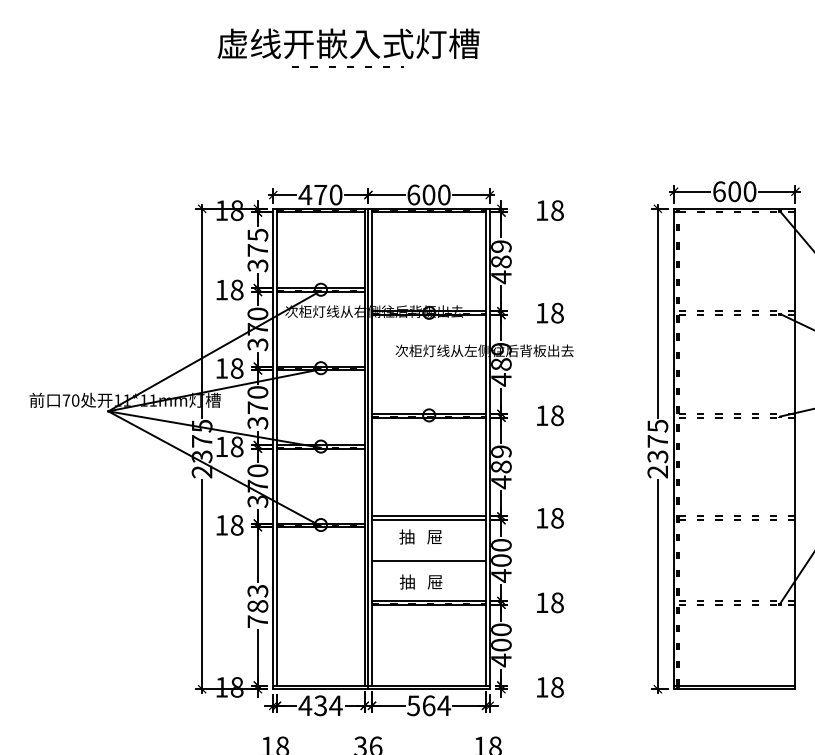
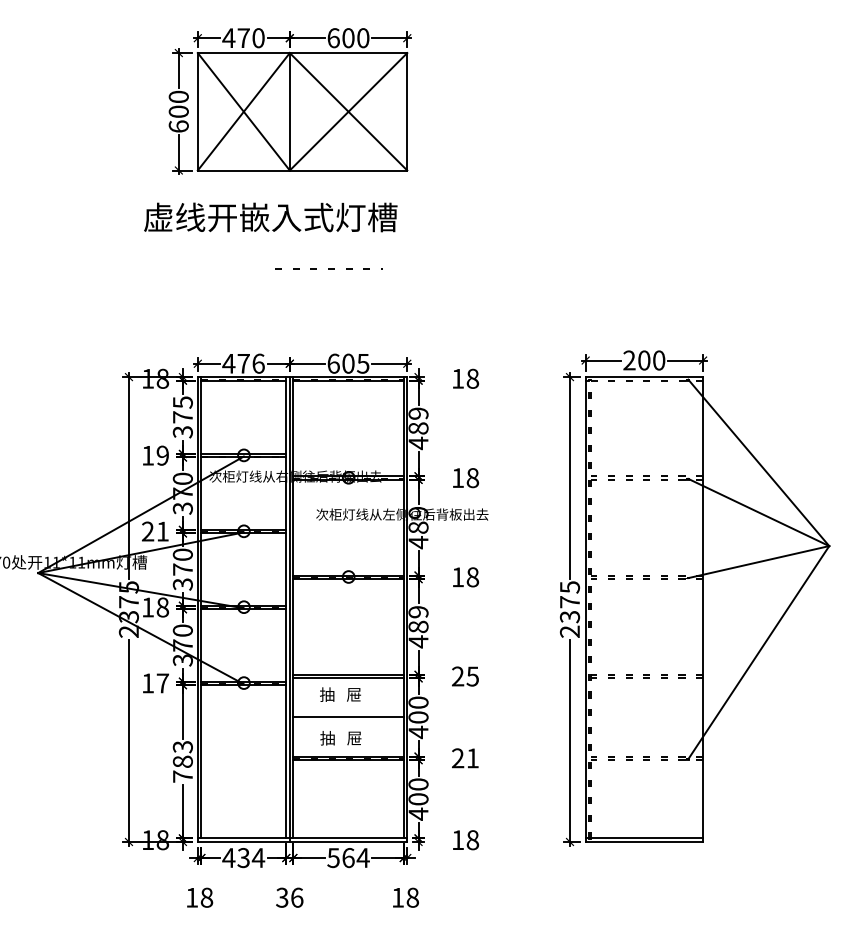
line: (347, 66) -> (328, 268), moved
text: (719, 191) -> (629, 360), 600 -> 200
text: (335, 194) -> (258, 363), 470 -> 476
text: (443, 194) -> (362, 363), 600 -> 605
text: (236, 289) -> (162, 455), 18 -> 19
text: (229, 368) -> (155, 531), 18 -> 21
text: (549, 518) -> (465, 676), 18 -> 25
text: (236, 525) -> (162, 683), 18 -> 17
text: (549, 602) -> (465, 758), 18 -> 21

